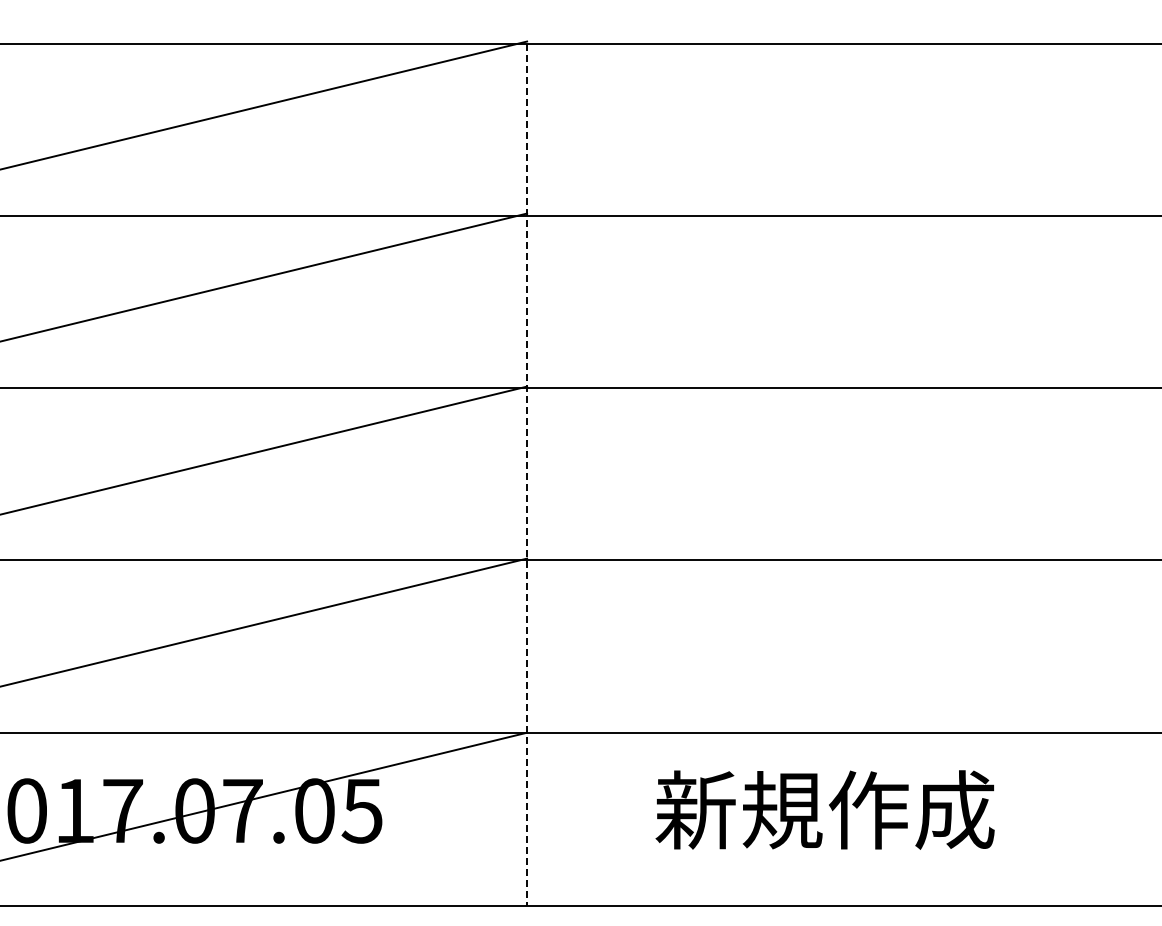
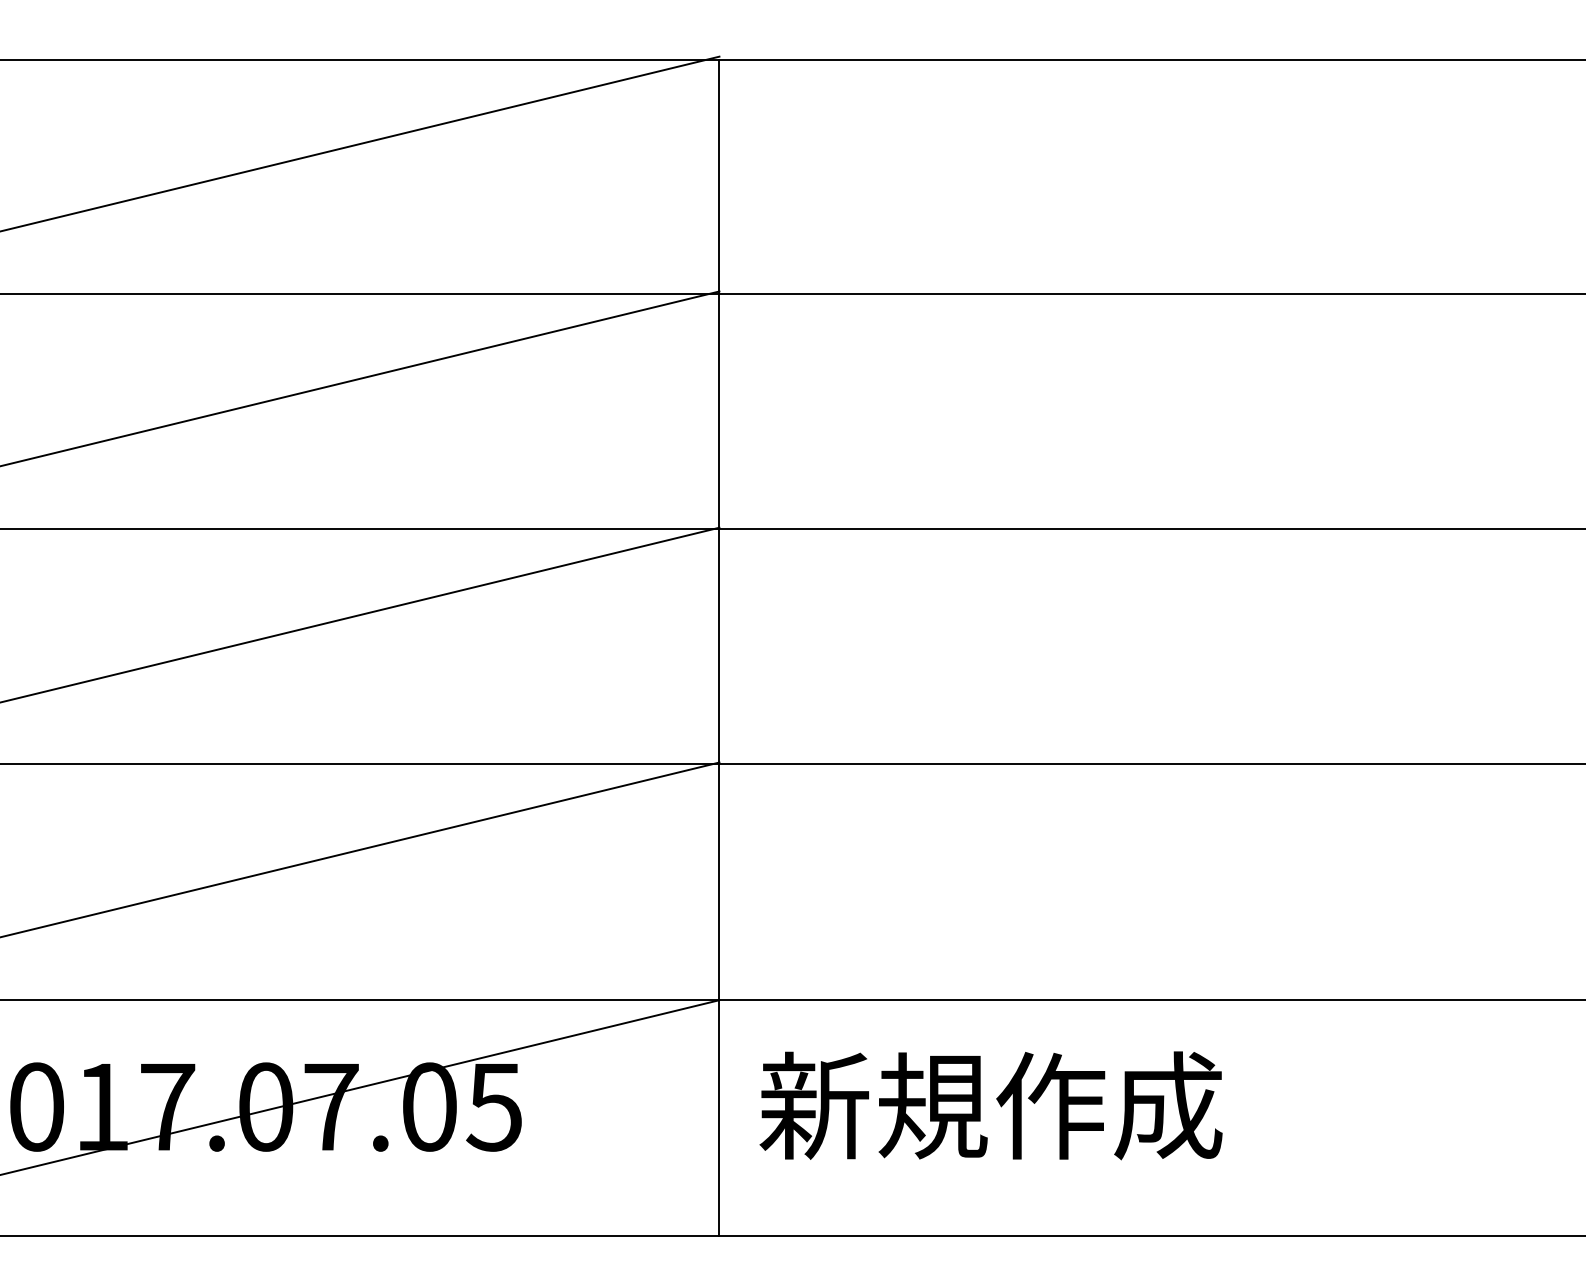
line: (527, 475) -> (719, 649), dashed -> solid
text: (824, 809) -> (990, 1105), moved

